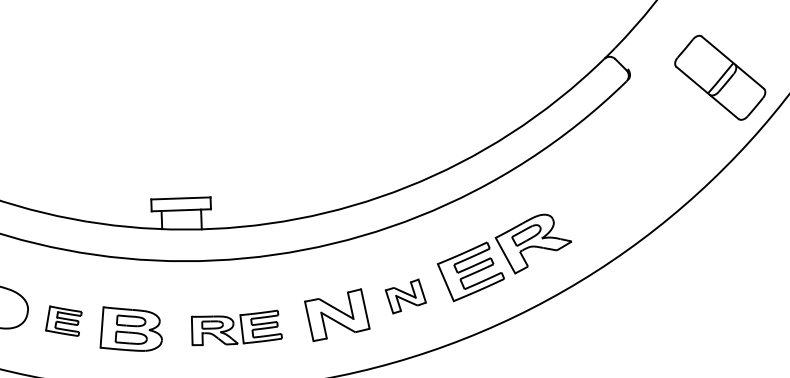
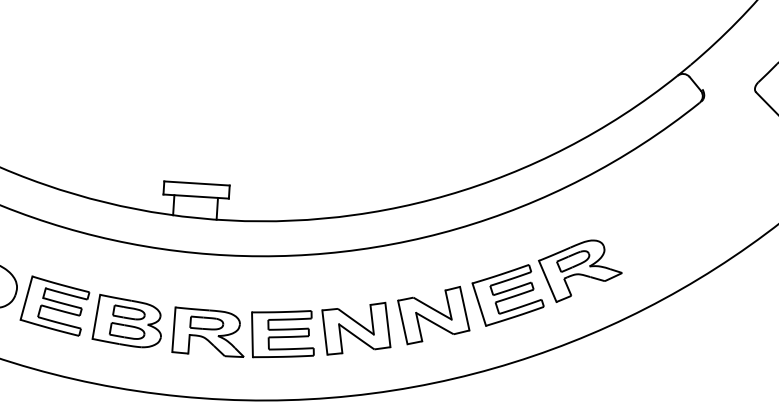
part: (405, 296) -> (433, 315), size x1.67
part: (63, 320) -> (54, 305), size x1.67
part: (236, 327) -> (244, 331), size x1.43

